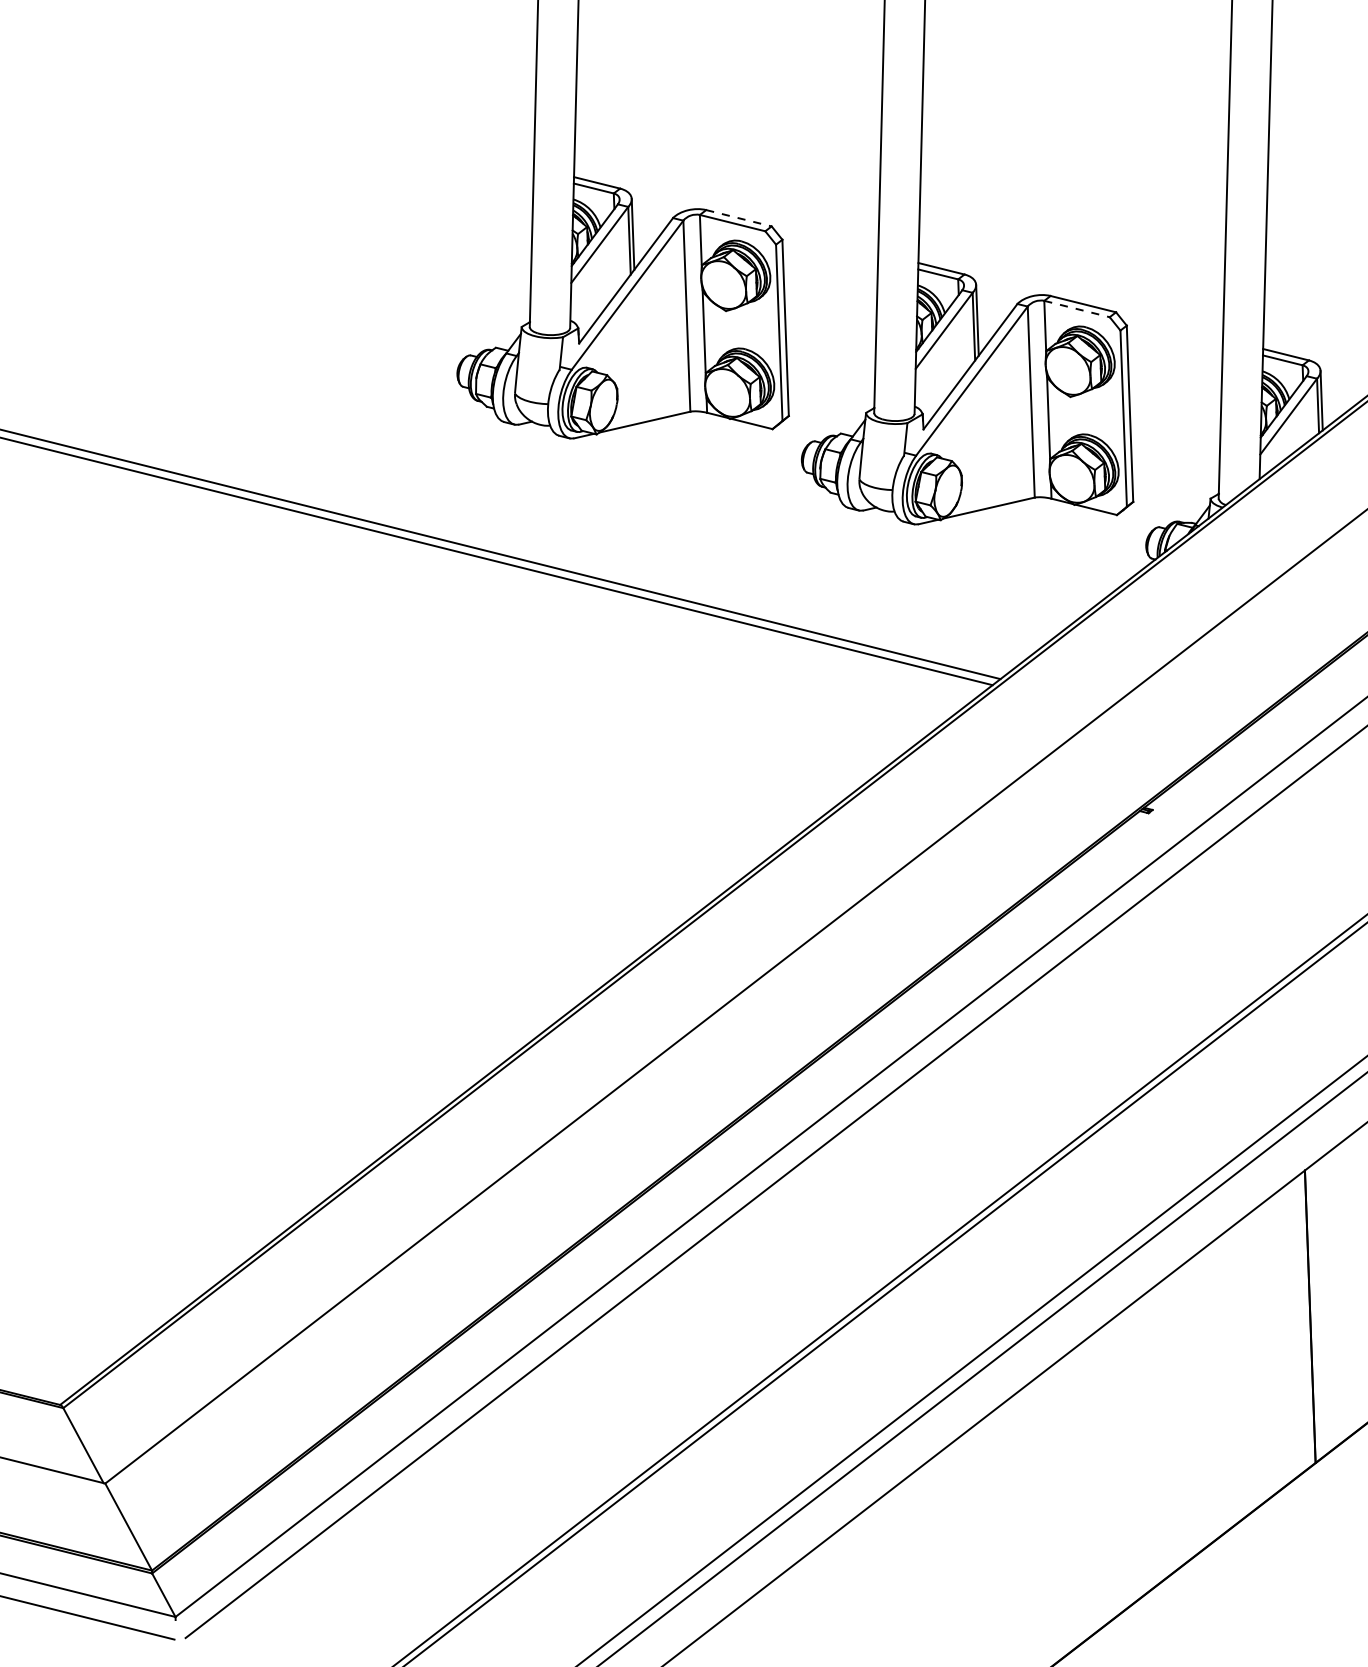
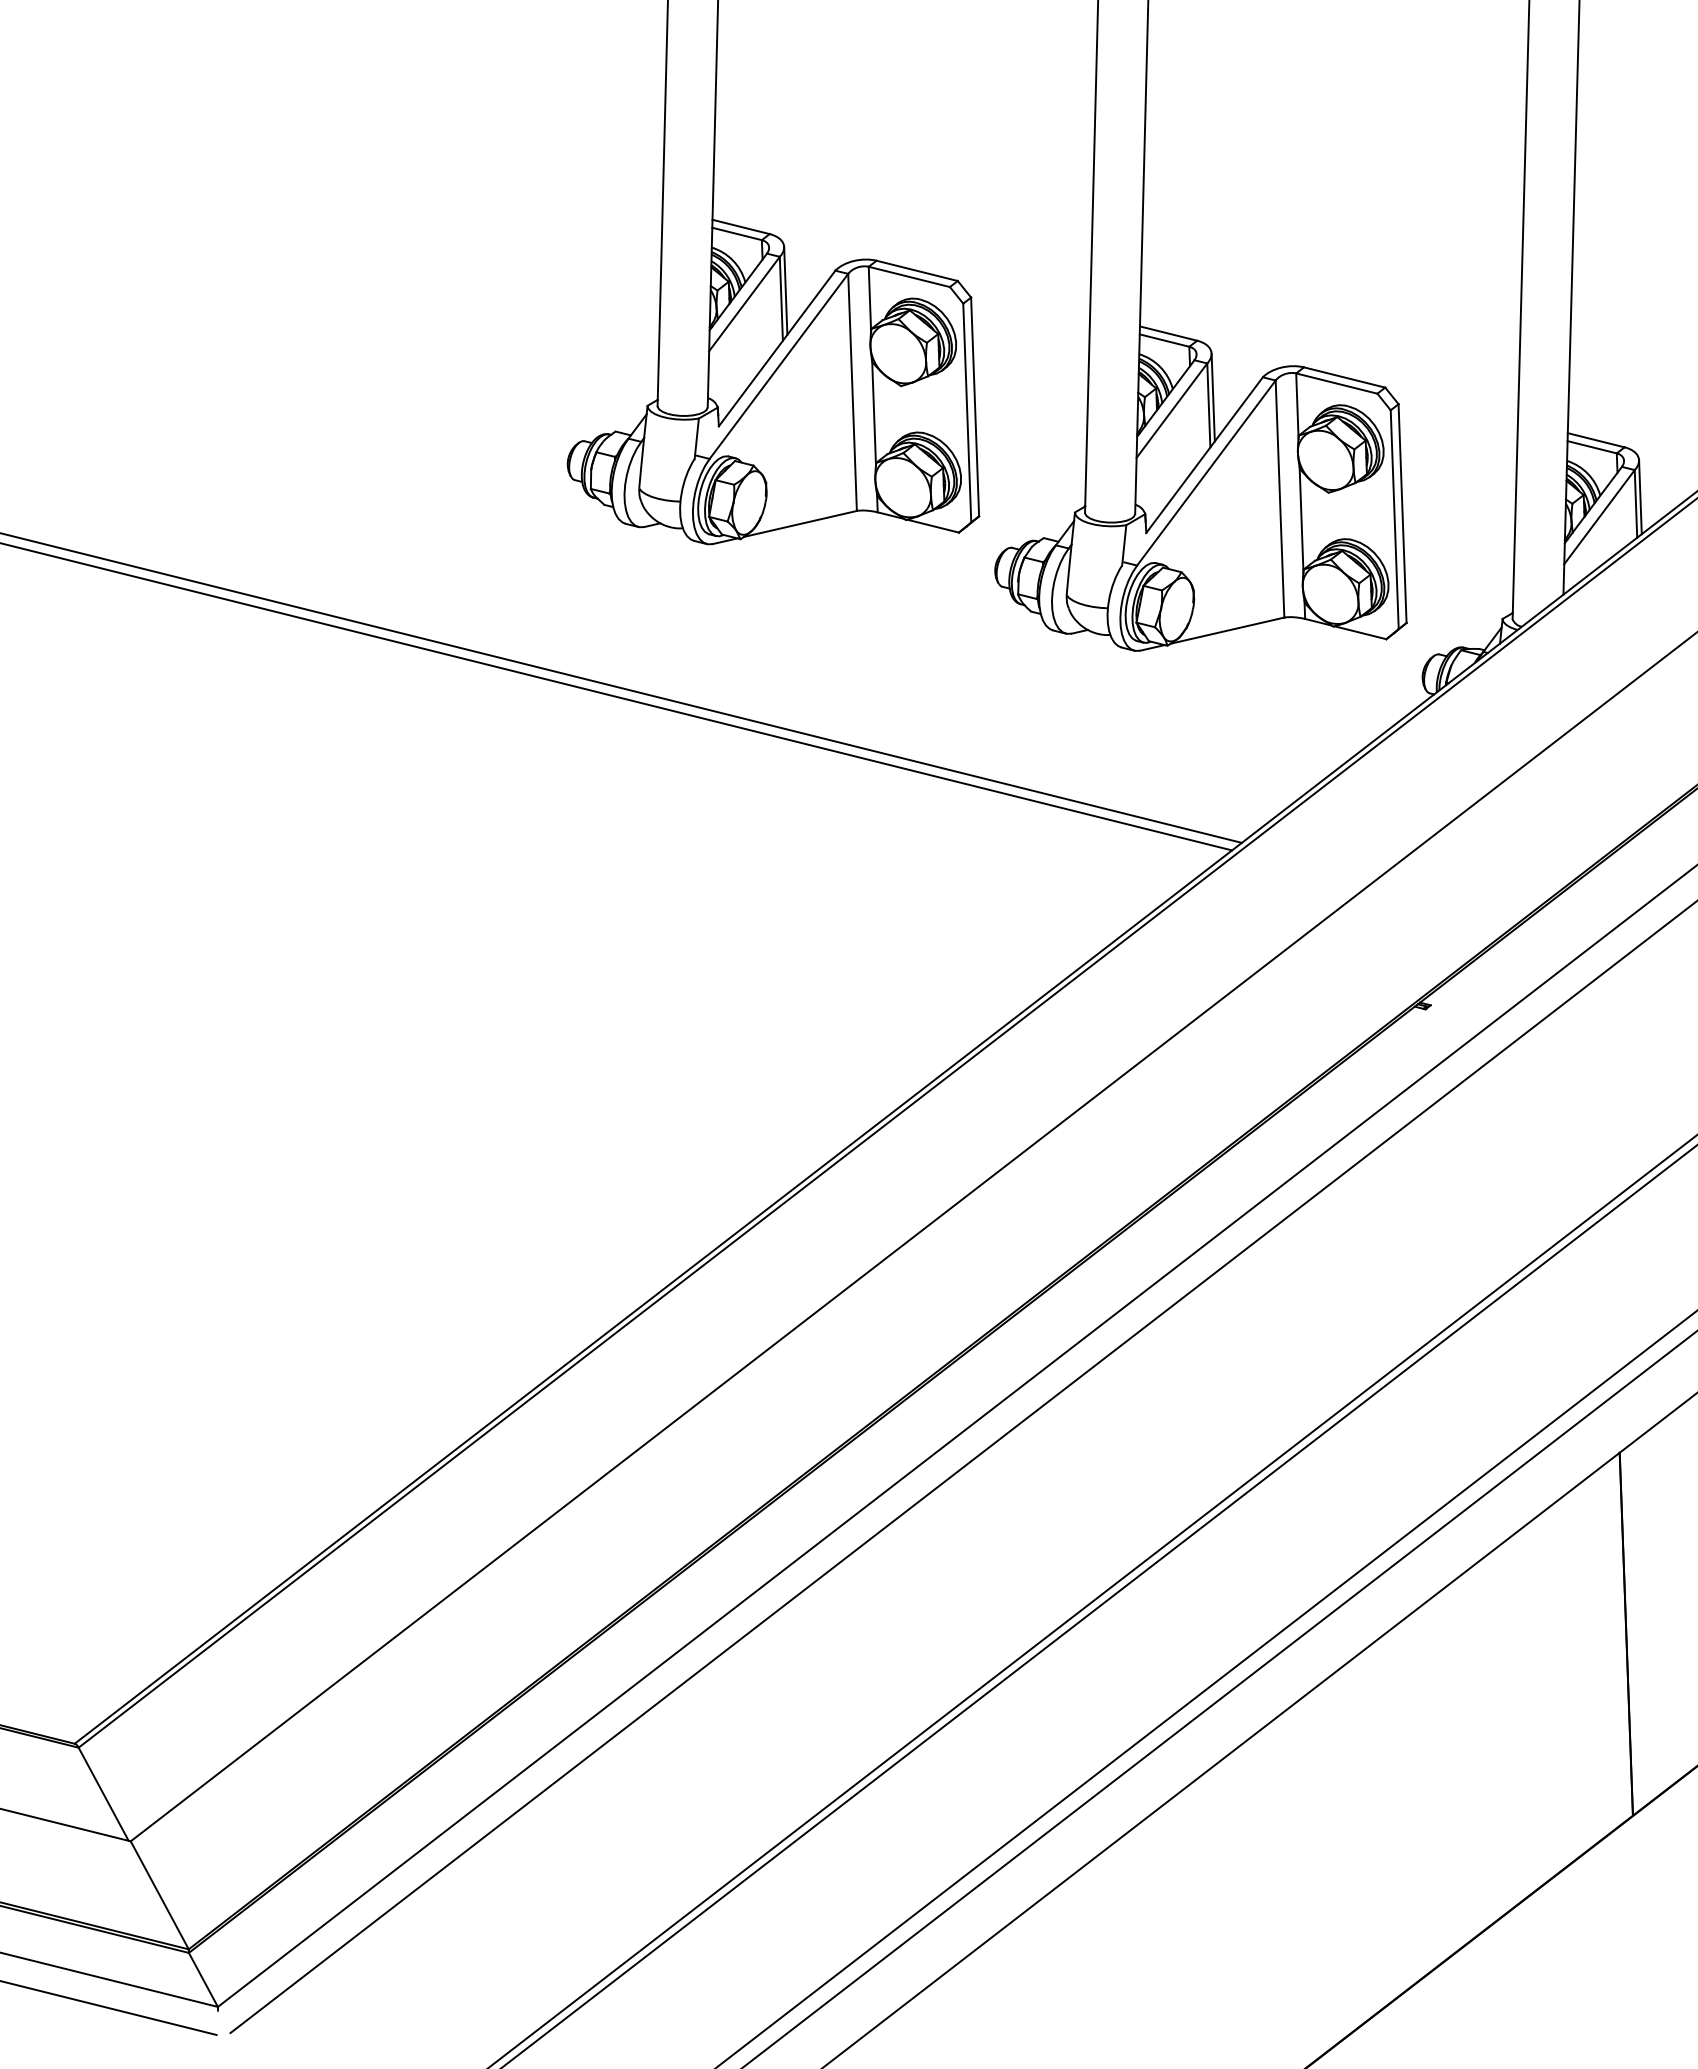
line: (739, 217) -> (917, 270), dashed -> solid
line: (1076, 308) -> (1336, 383), dashed -> solid

